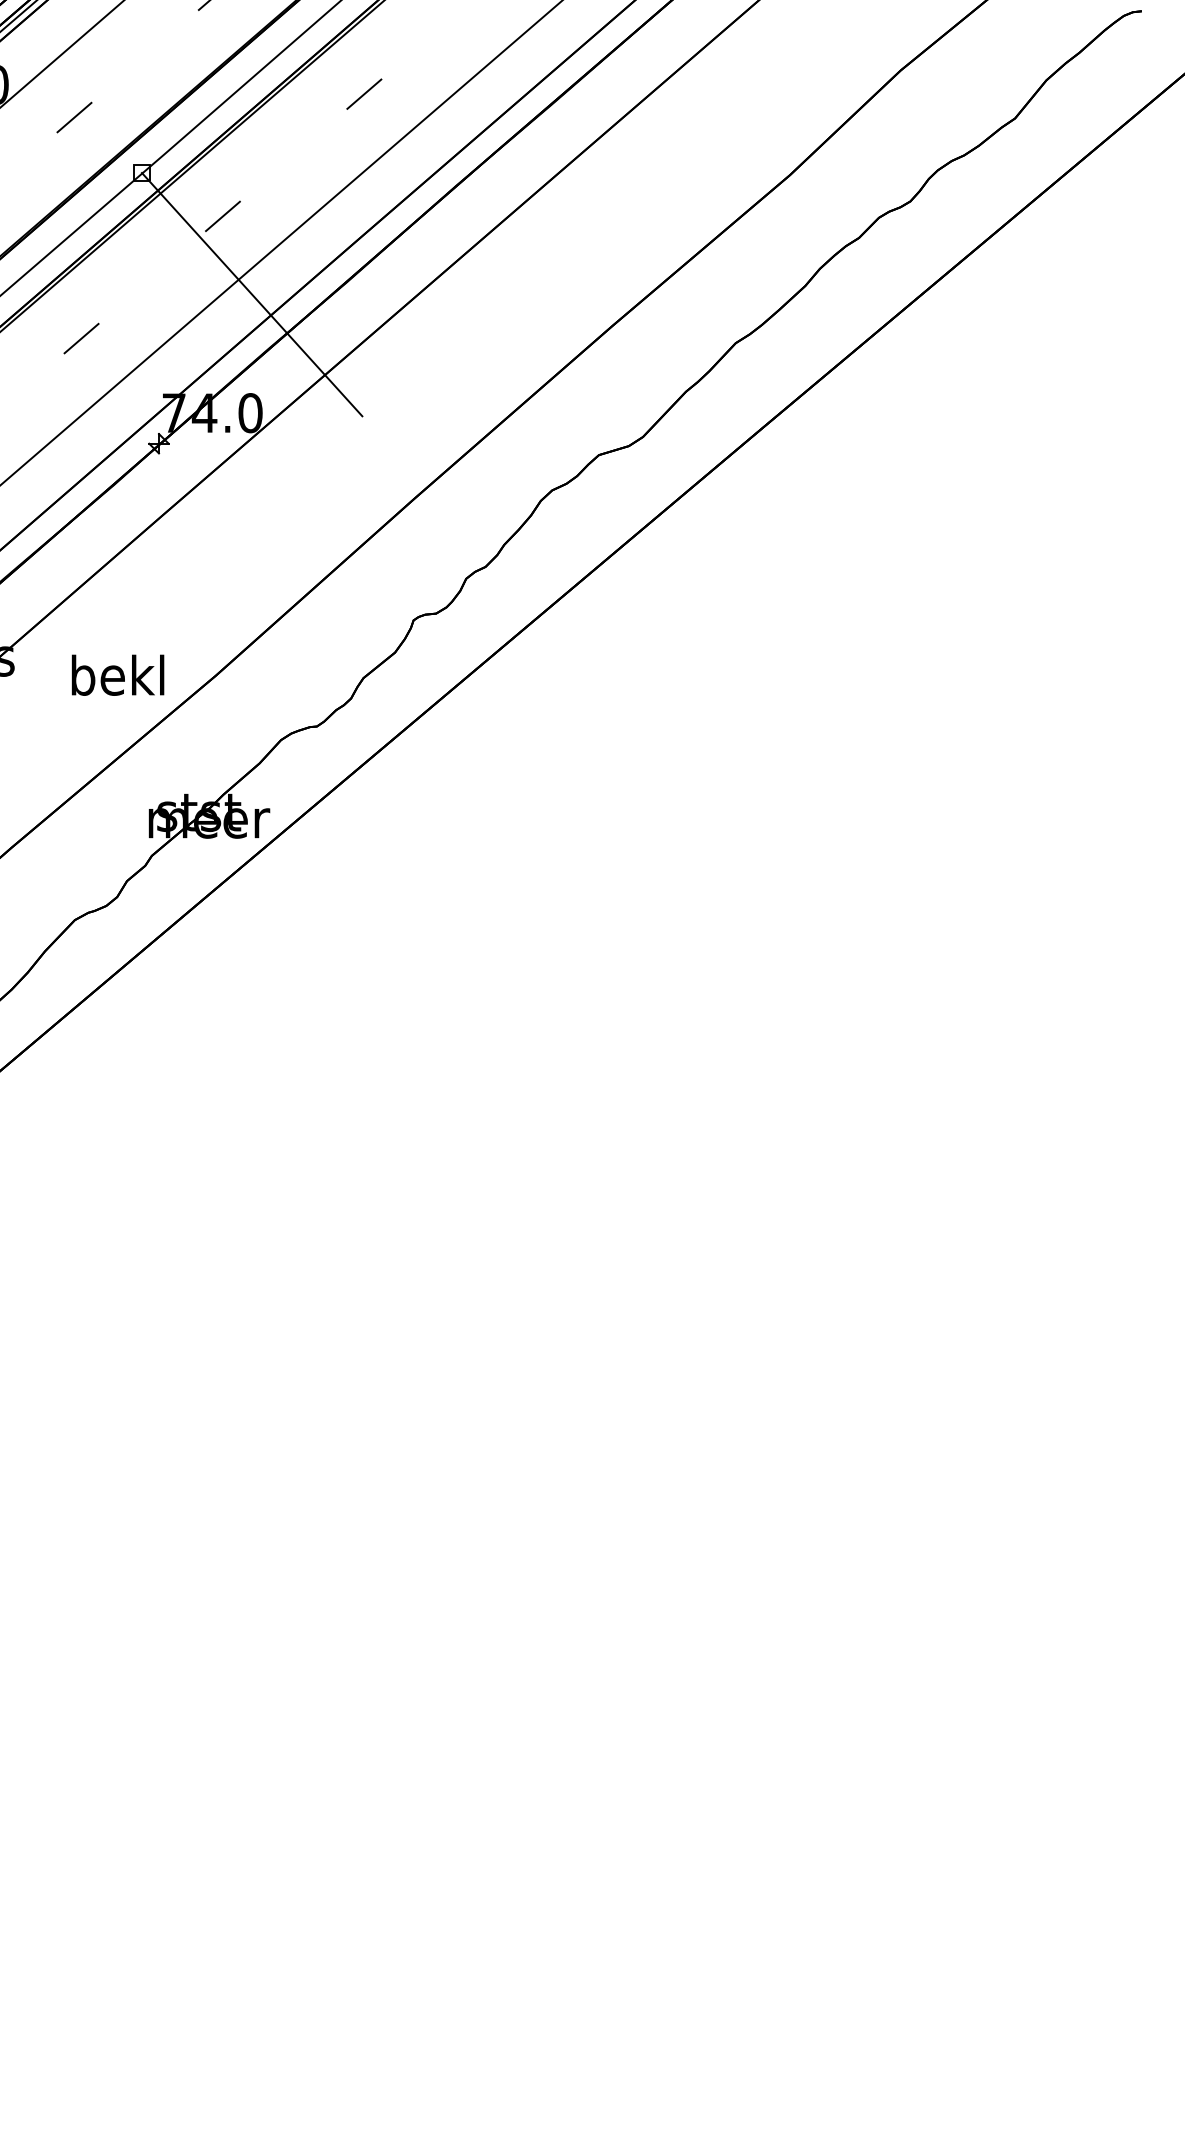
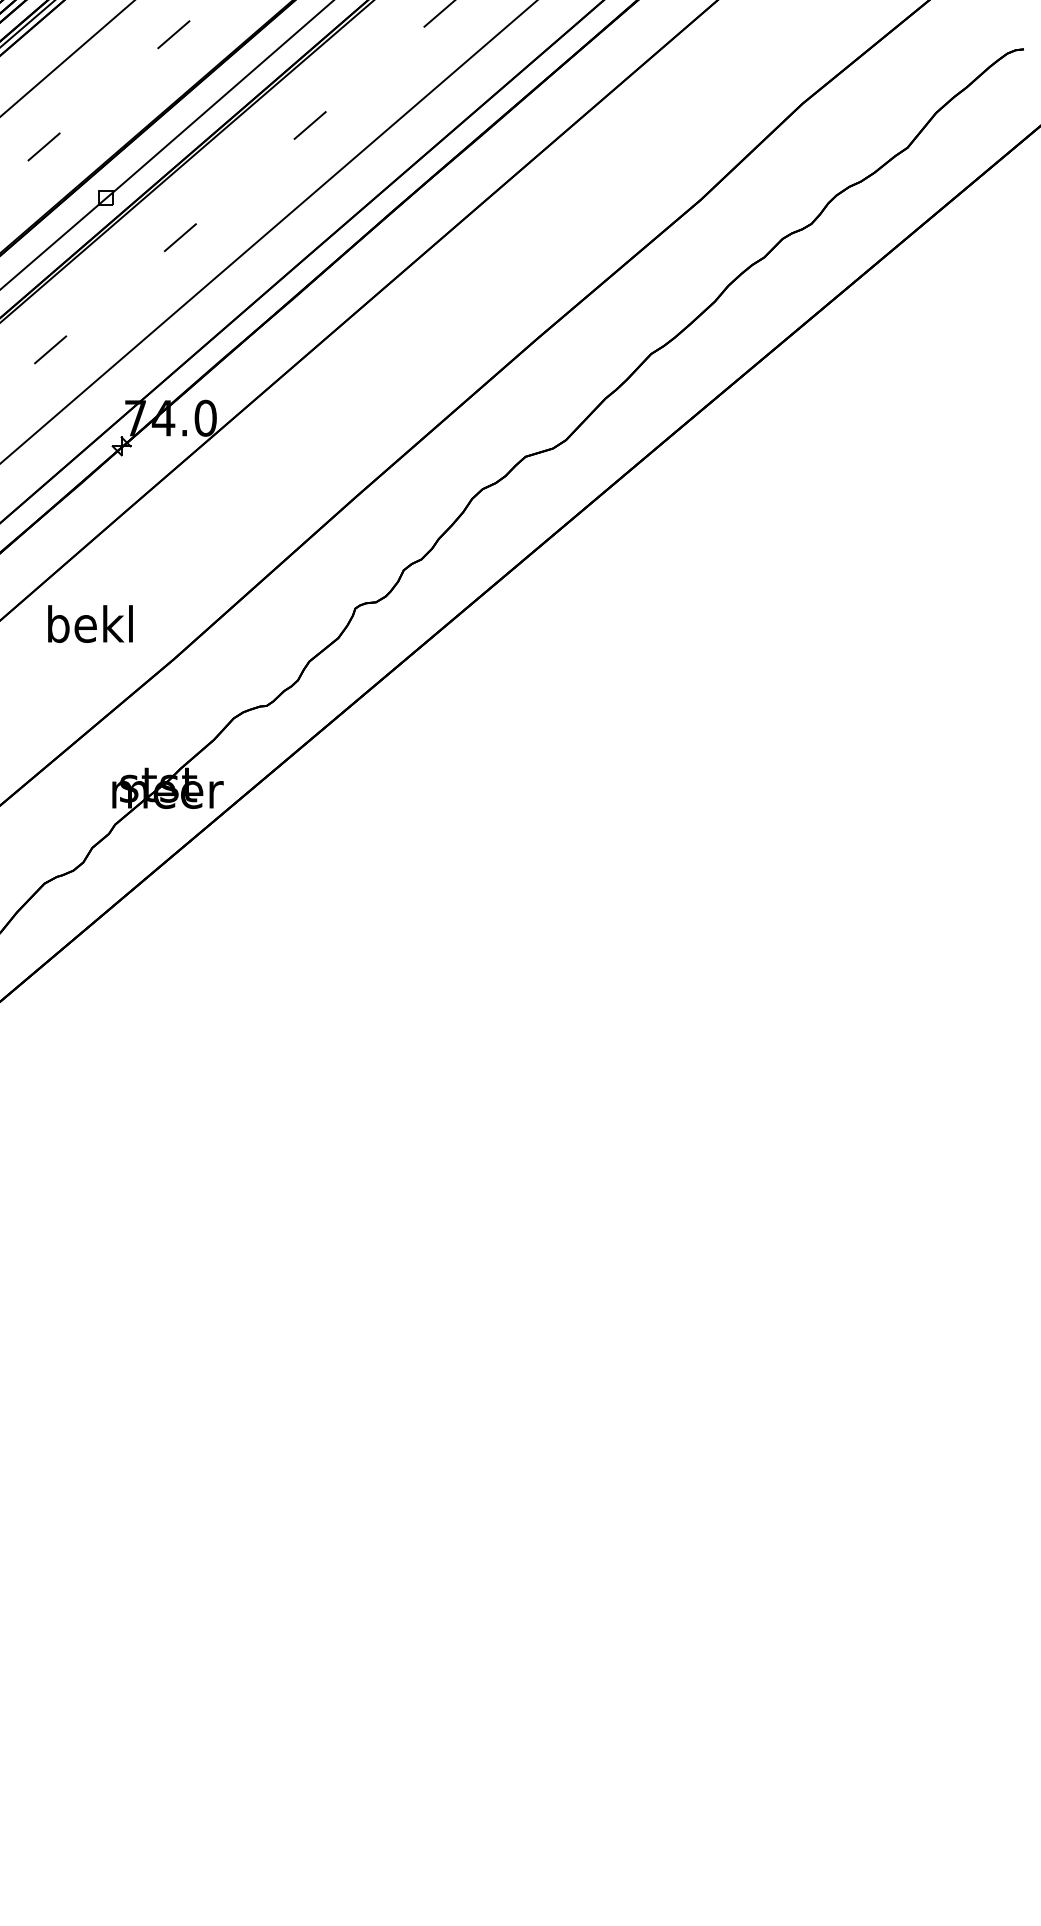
line: (251, 294) -> (206, 309), removed
text: (117, 674) -> (90, 623), moved

